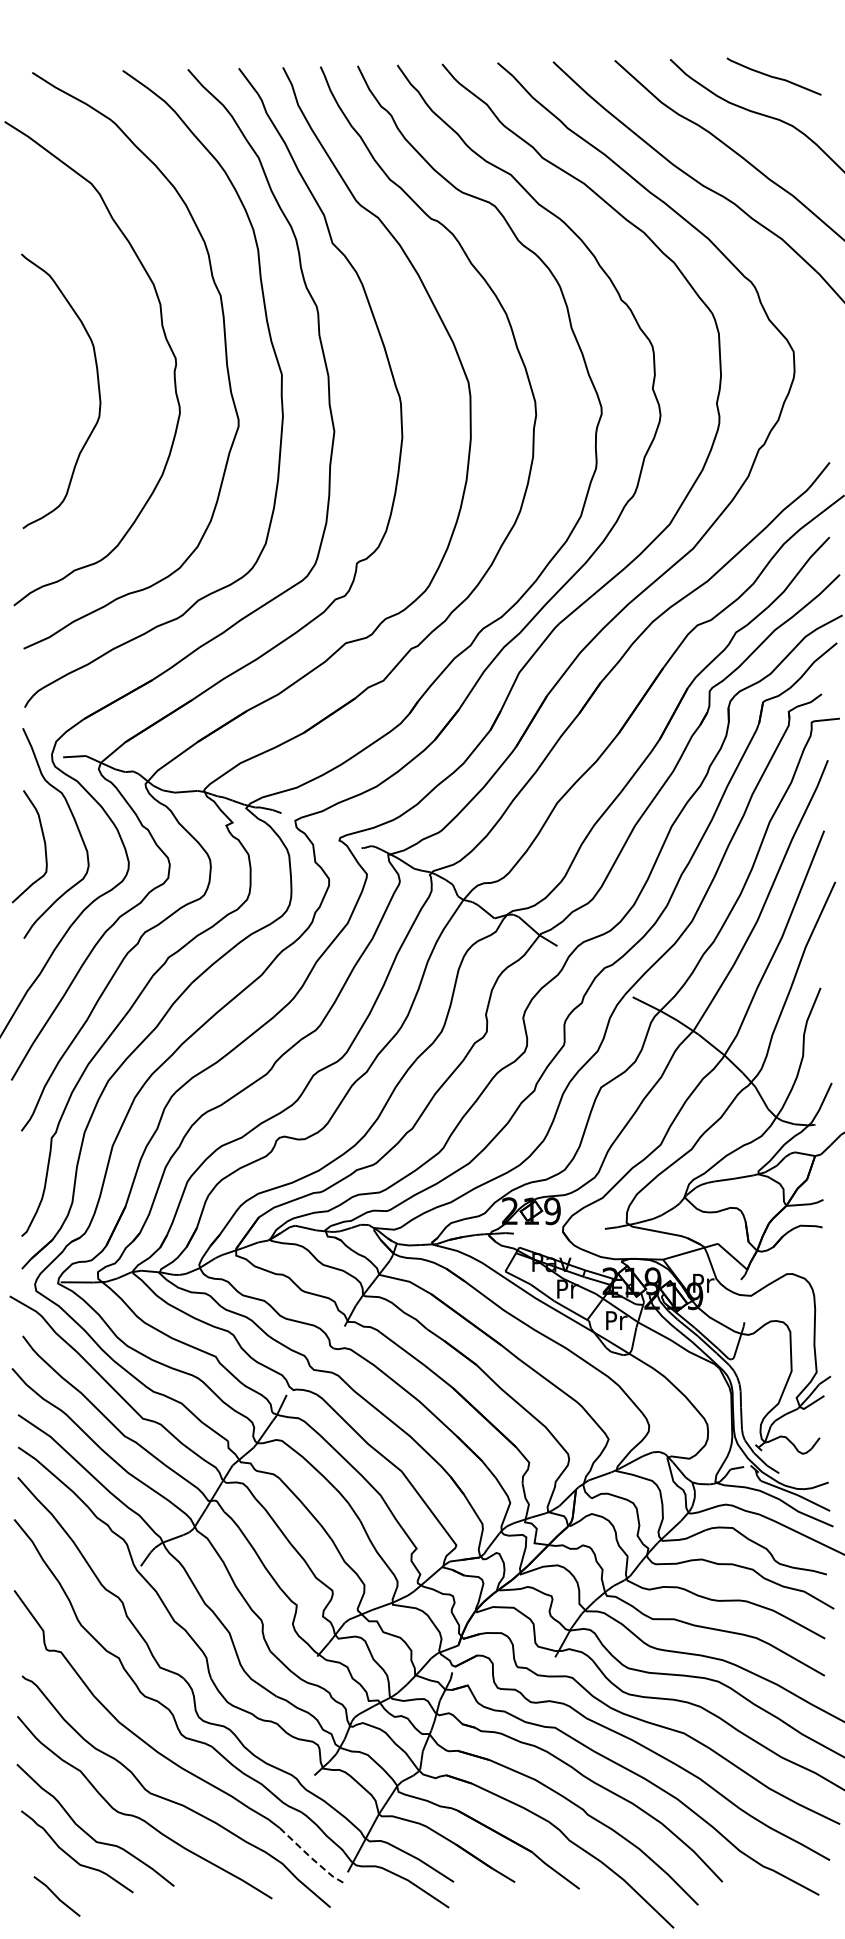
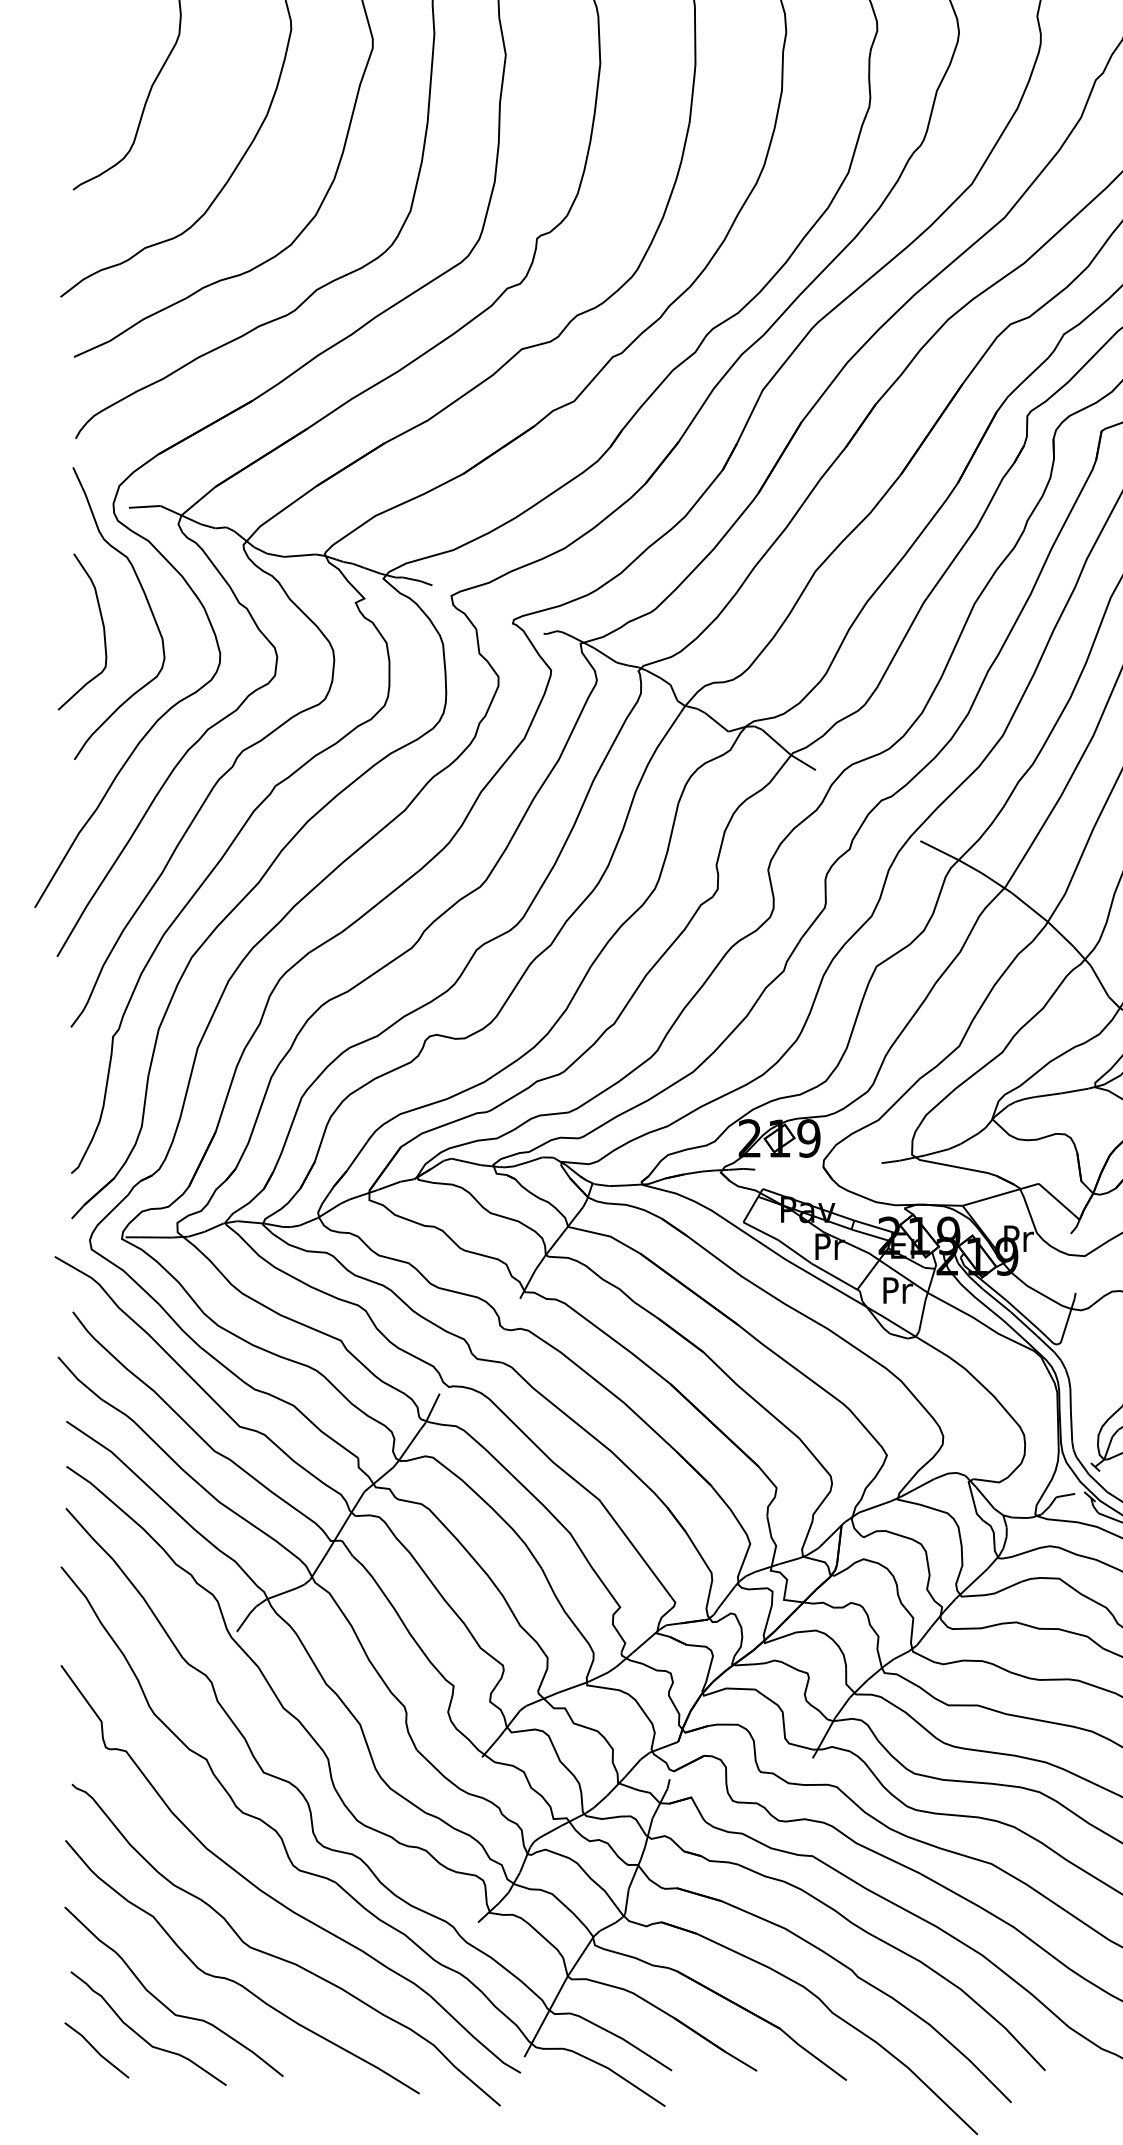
line: (311, 1857) -> (474, 2036), dashed -> solid
line: (56, 1896) -> (96, 2050), moved

